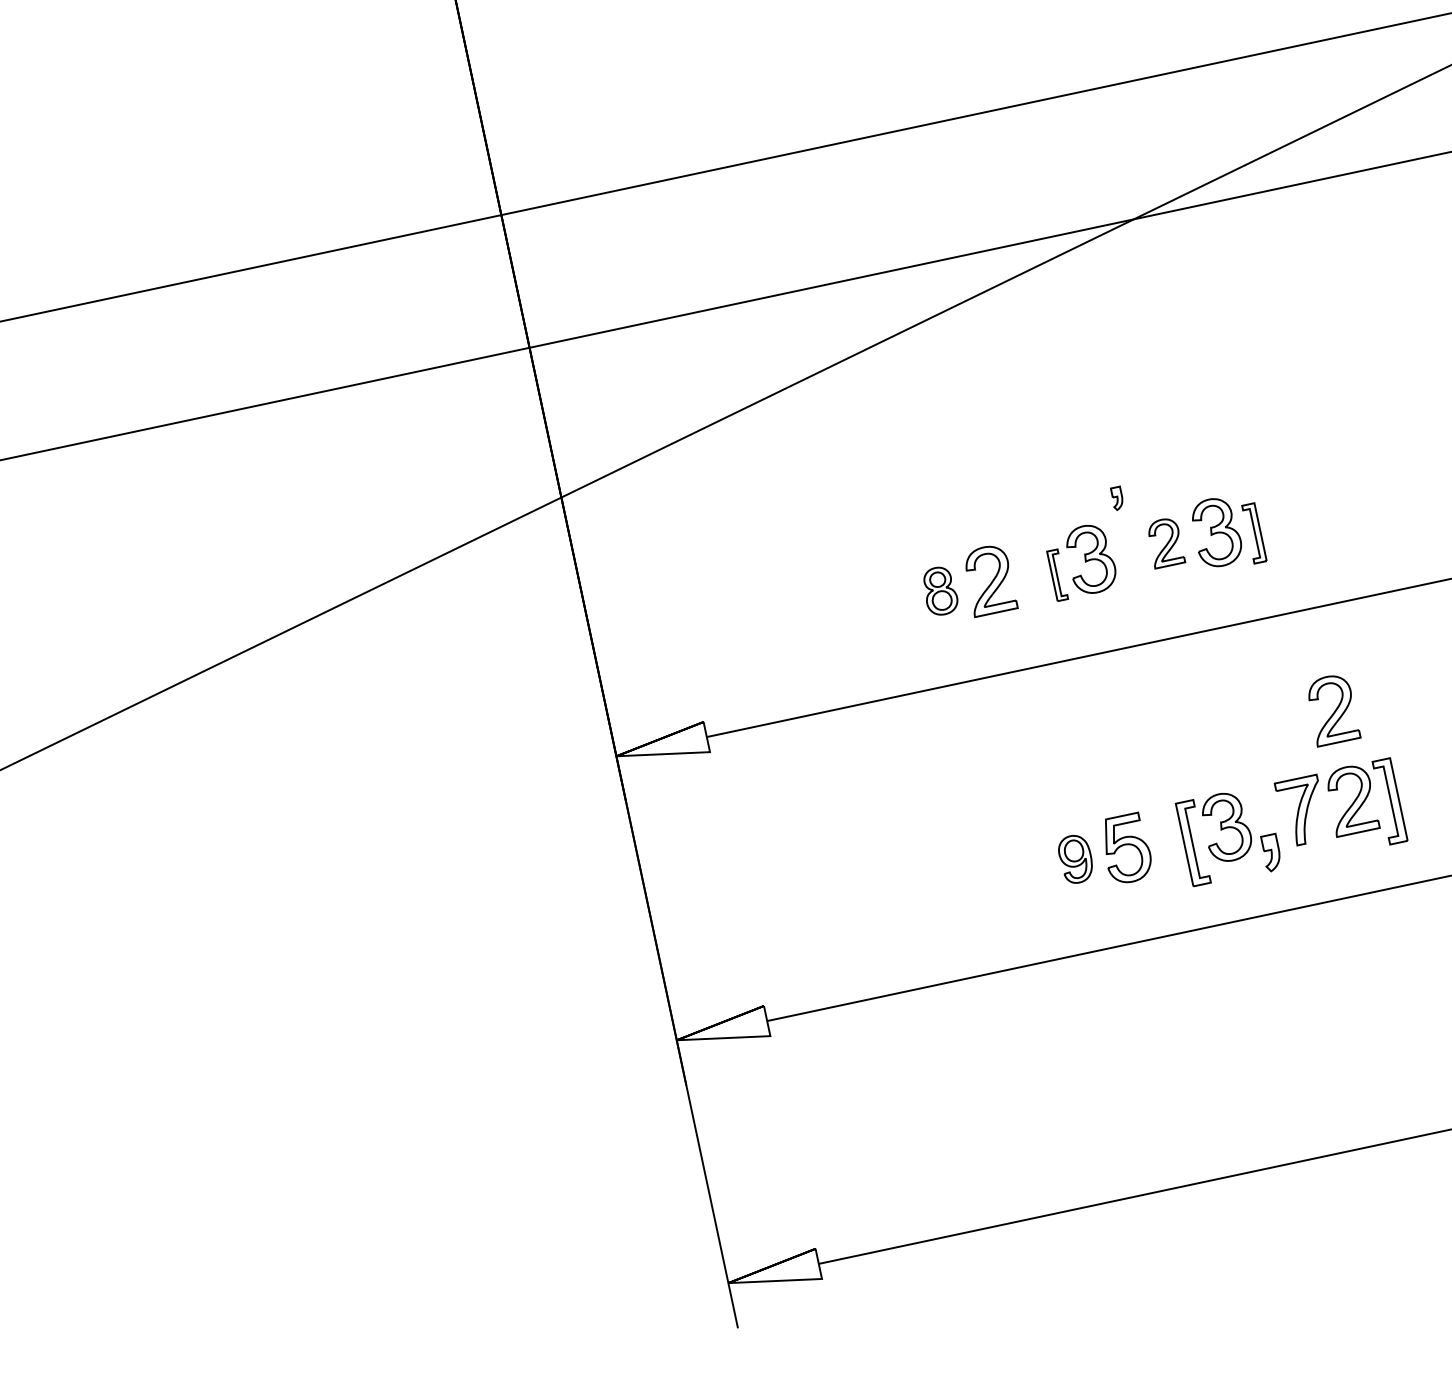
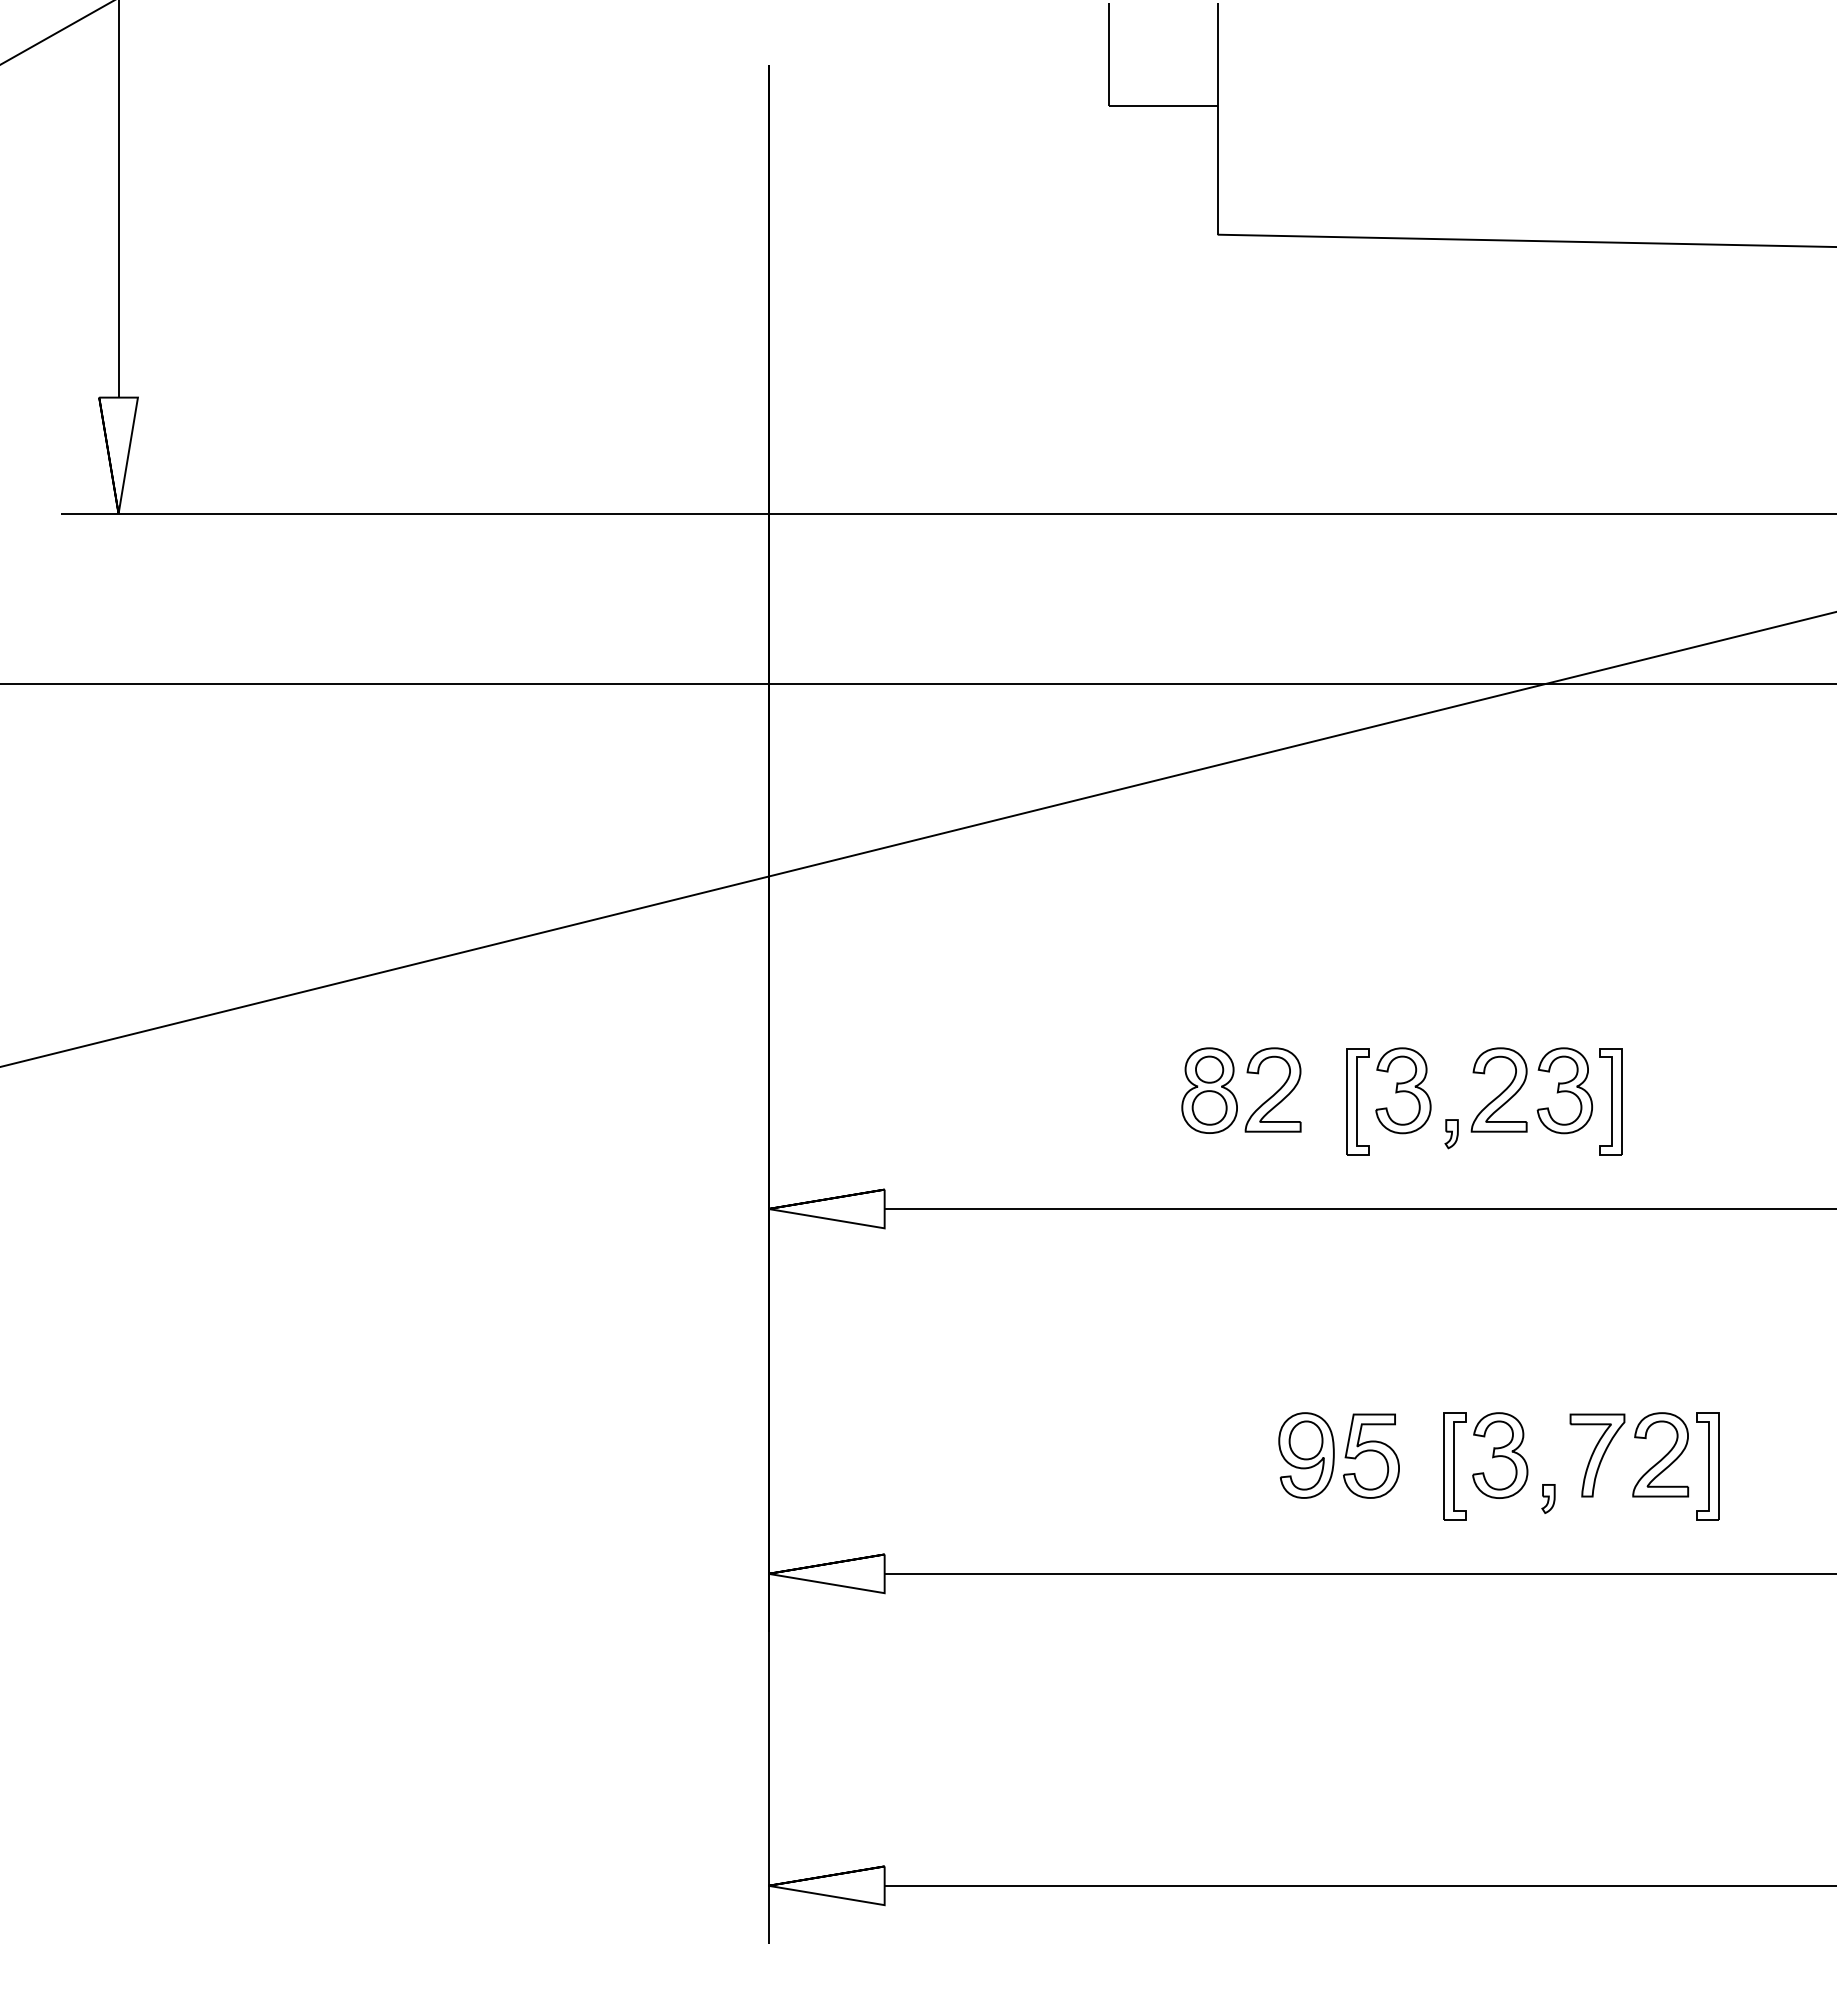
part: (1117, 498) -> (1451, 1134), moved
part: (1254, 533) -> (1610, 1101), size x1.43
part: (1164, 542) -> (1498, 1089), size x1.43
part: (1057, 575) -> (1357, 1101), size x1.67
part: (940, 591) -> (1209, 1090), size x1.43
part: (1332, 709) -> (1660, 1338), removed
part: (1271, 852) -> (1548, 1498), size x0.62
part: (1075, 859) -> (1306, 1455), size x1.43

